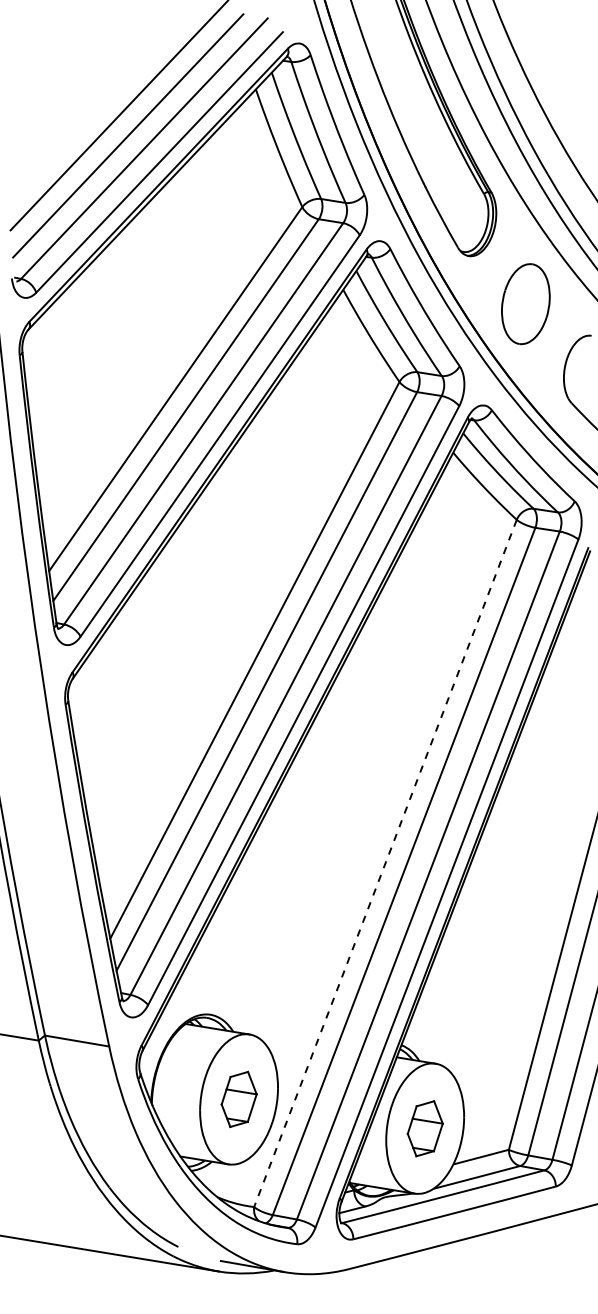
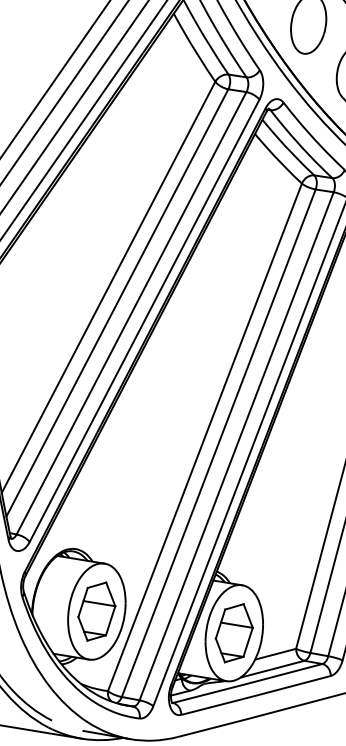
line: (385, 863) -> (205, 437), dashed -> solid
part: (239, 1099) -> (97, 611), size x1.43
part: (425, 1128) -> (234, 633), size x1.43

